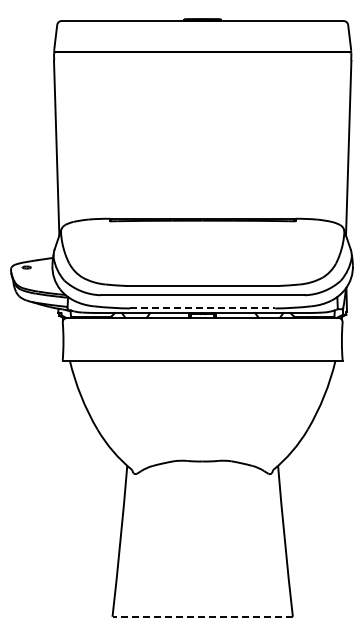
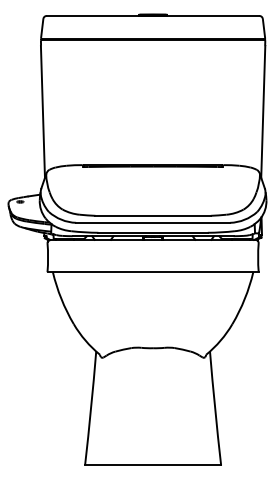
line: (202, 308) -> (152, 232), dashed -> solid
line: (202, 616) -> (152, 465), dashed -> solid

